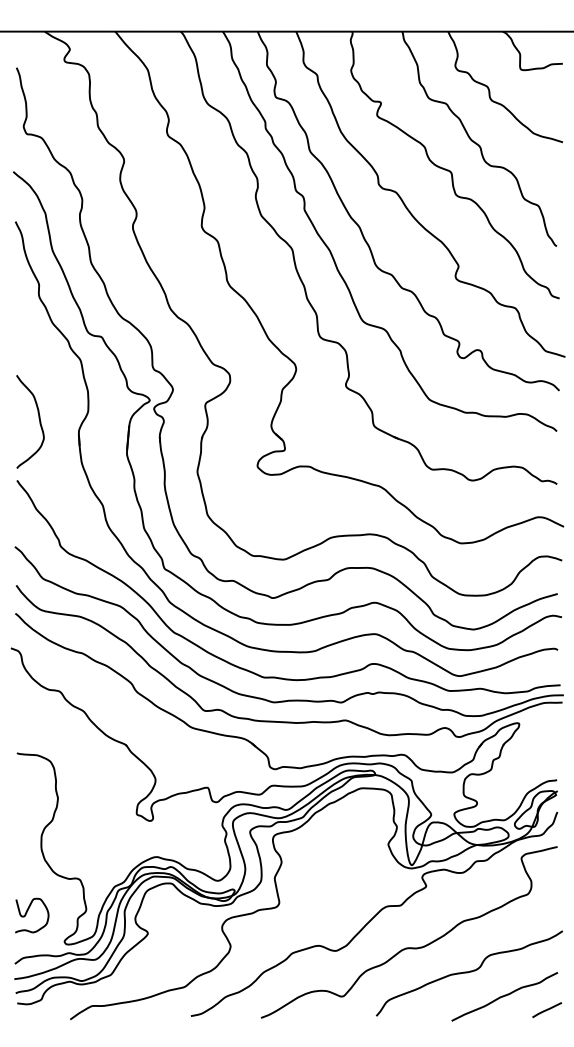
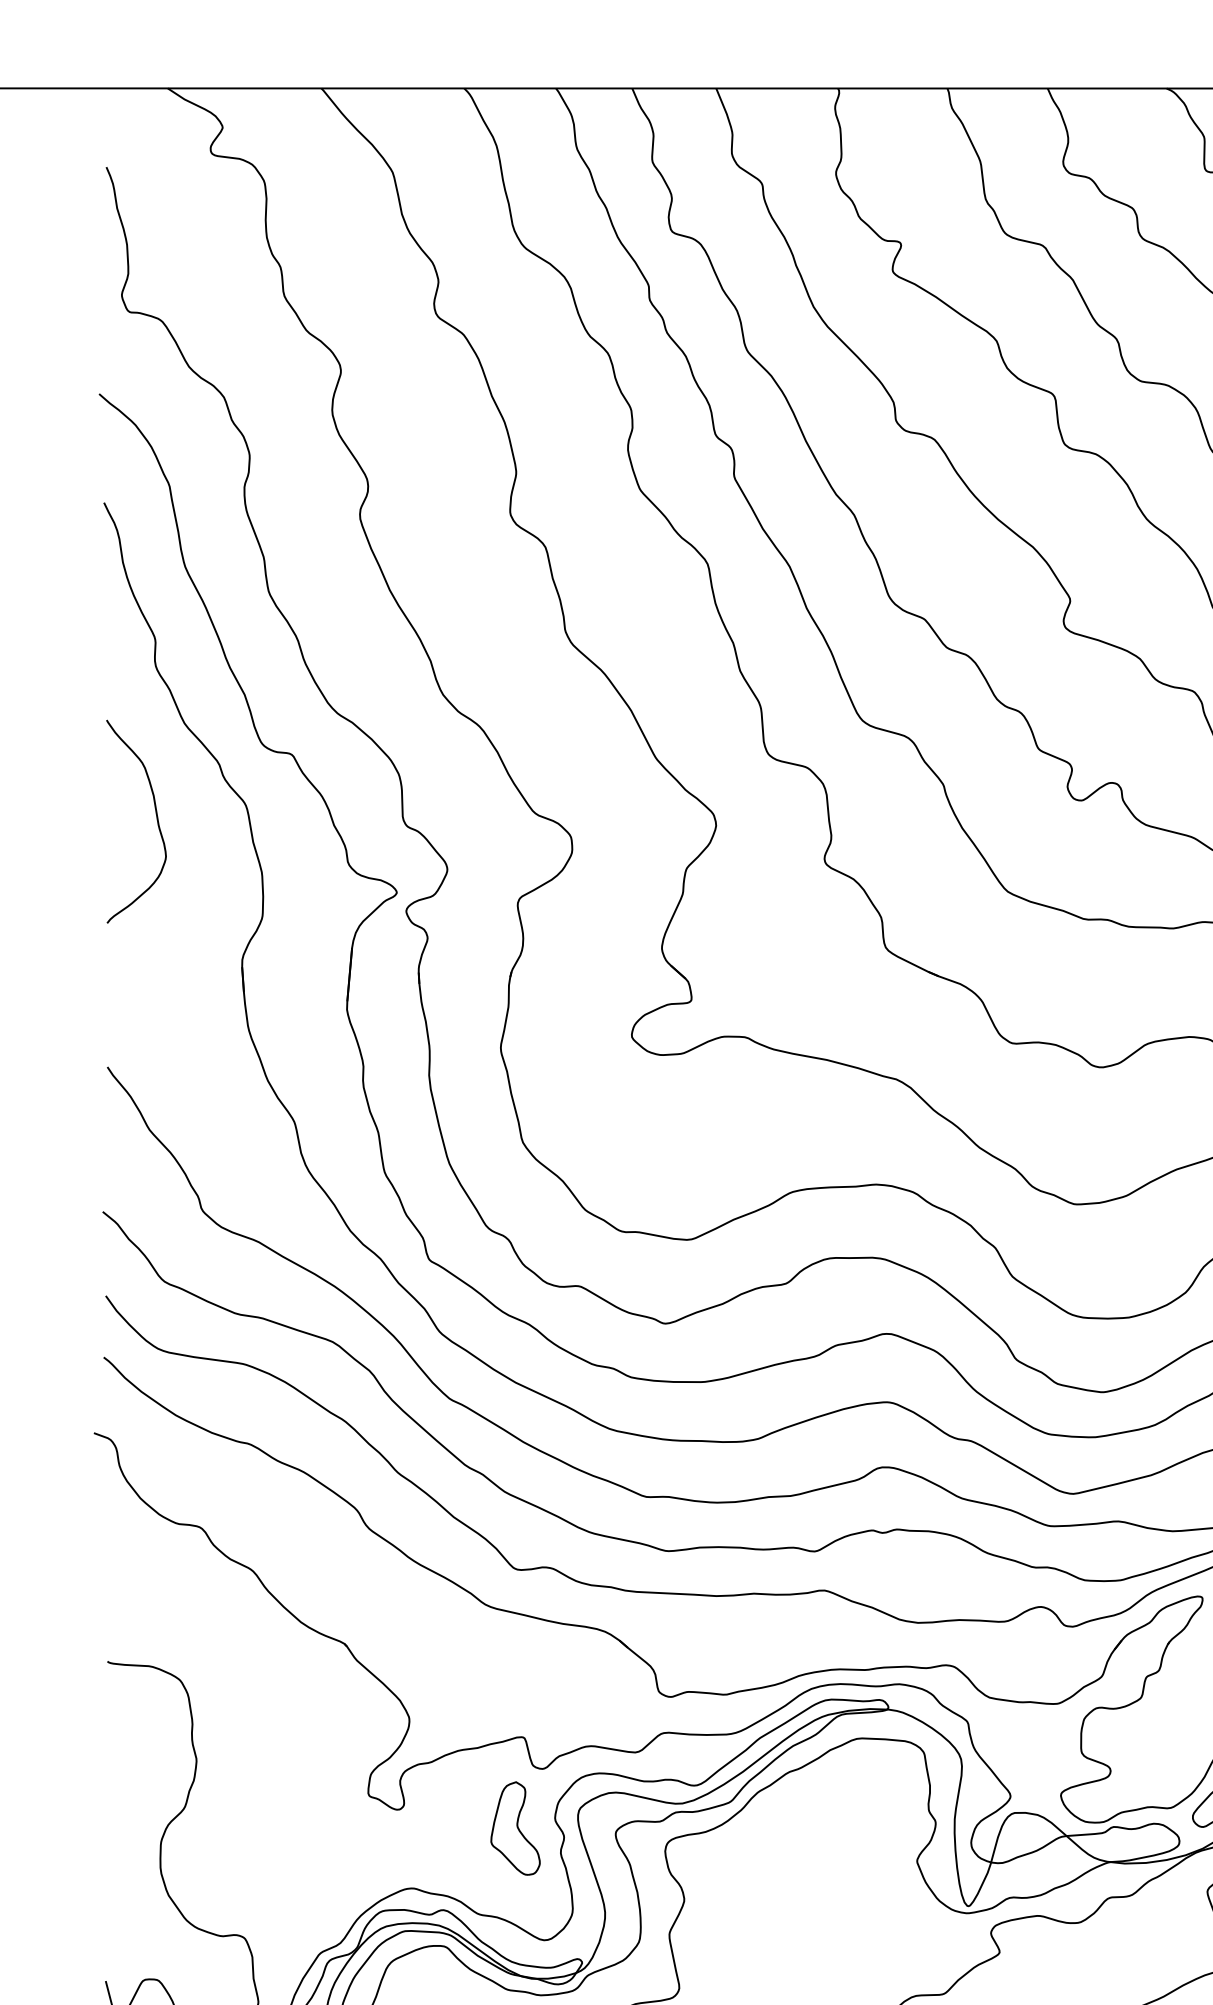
curve: (38, 418) -> (154, 814), moved
part: (204, 829) -> (516, 1828), added

